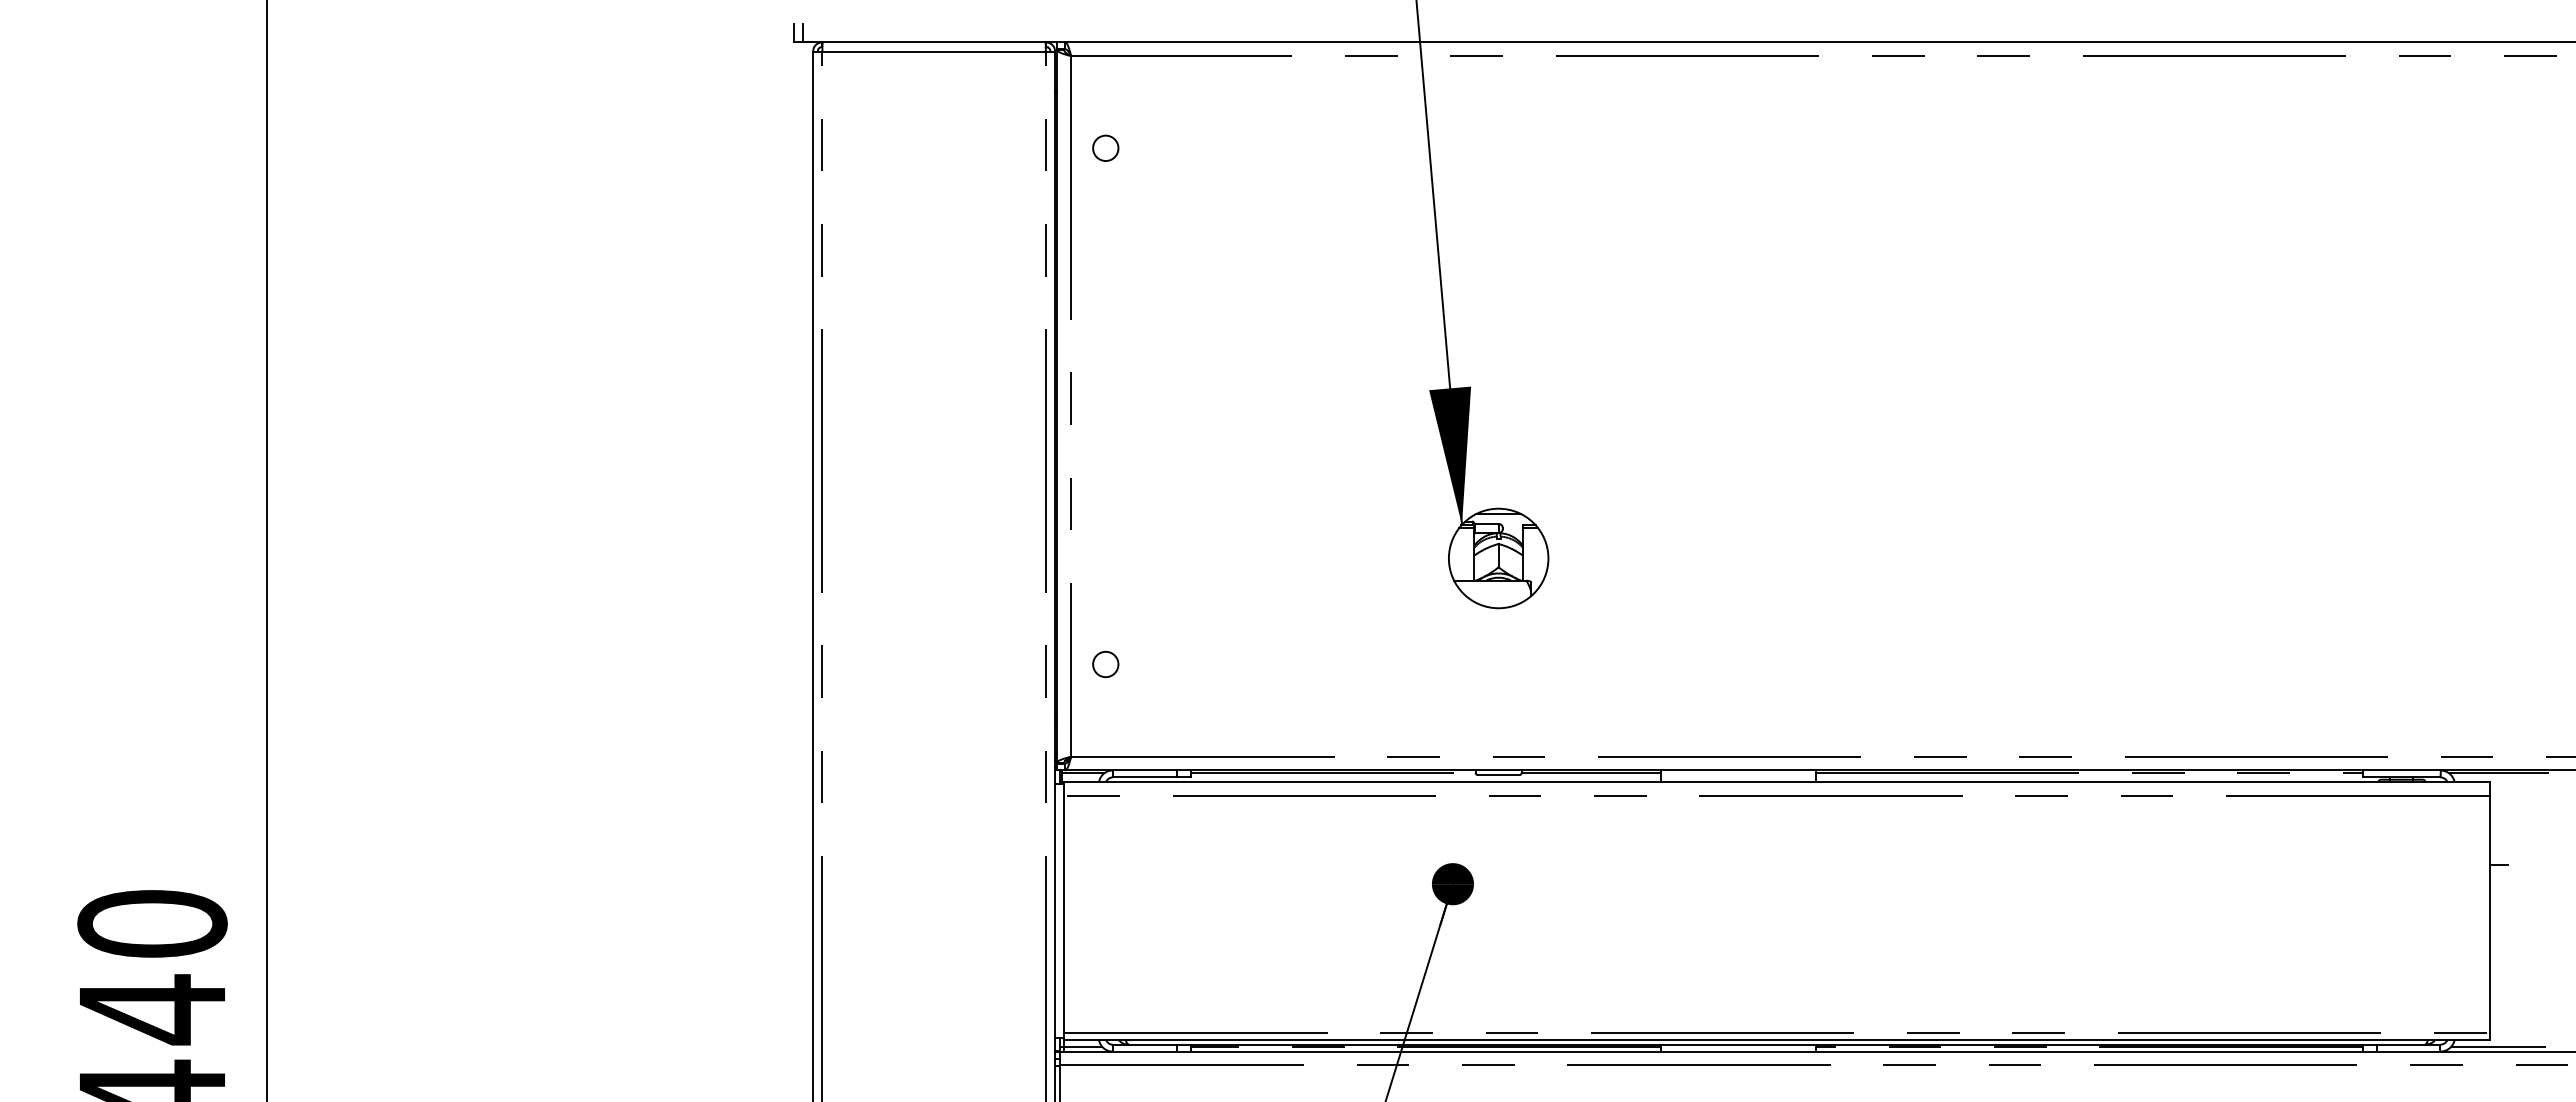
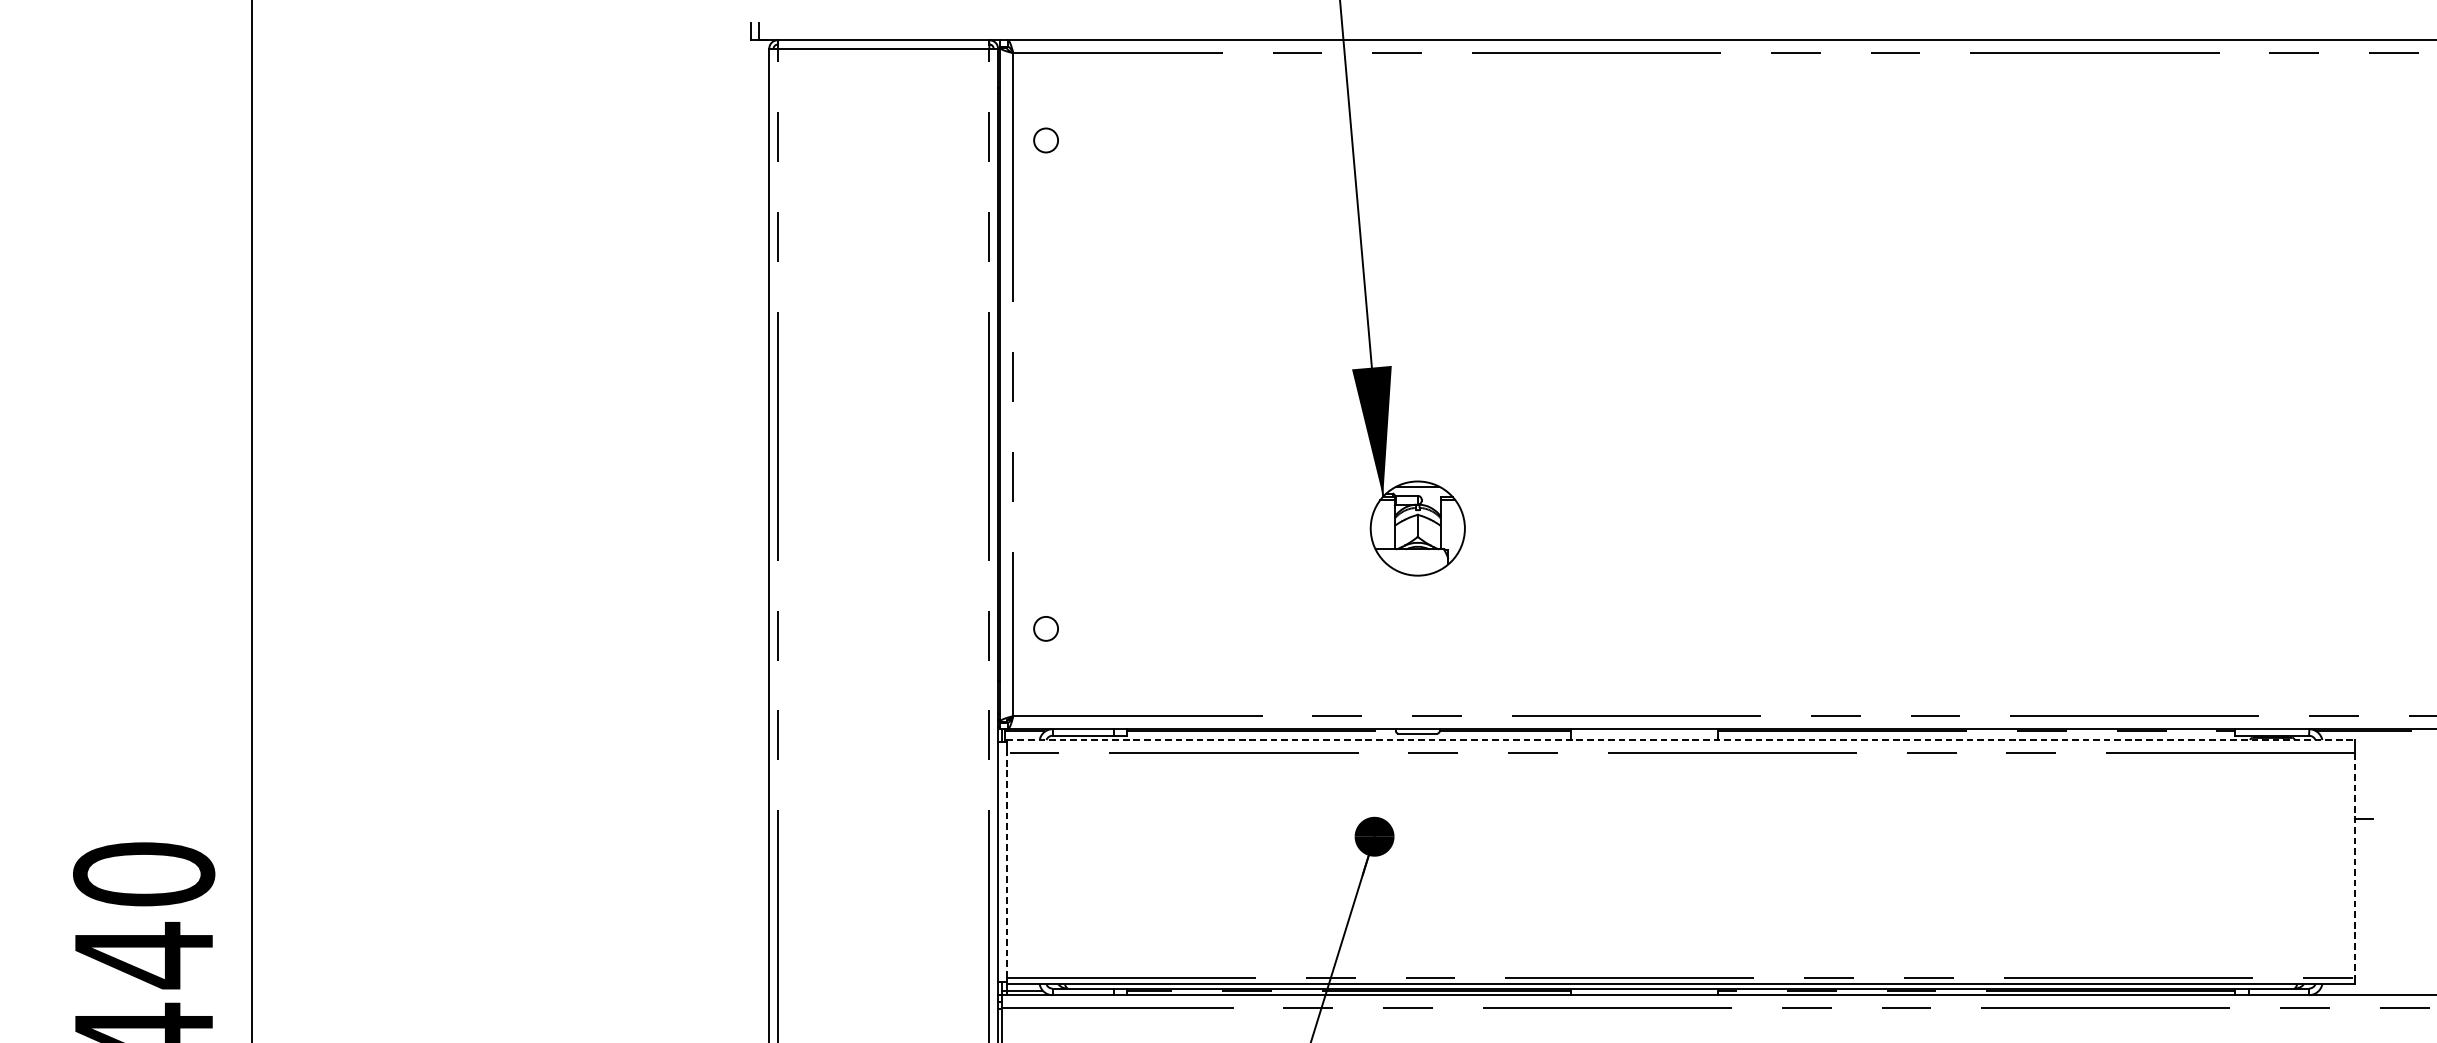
line: (1776, 782) -> (1680, 740), solid -> dashed
line: (1064, 914) -> (1007, 865), solid -> dashed
line: (2489, 914) -> (2355, 865), solid -> dashed
line: (2498, 1047) -> (2363, 991), removed

